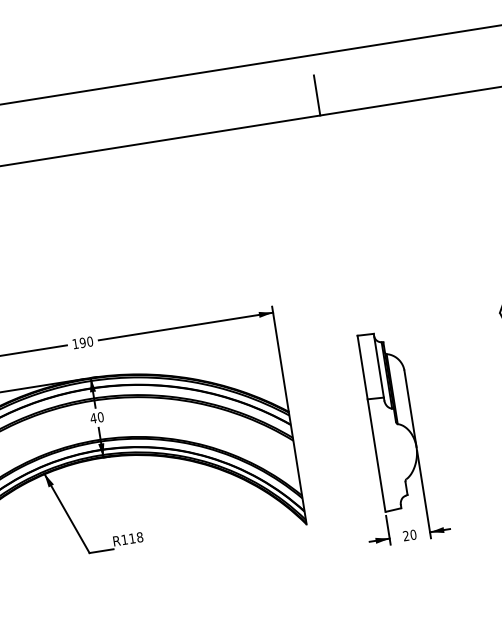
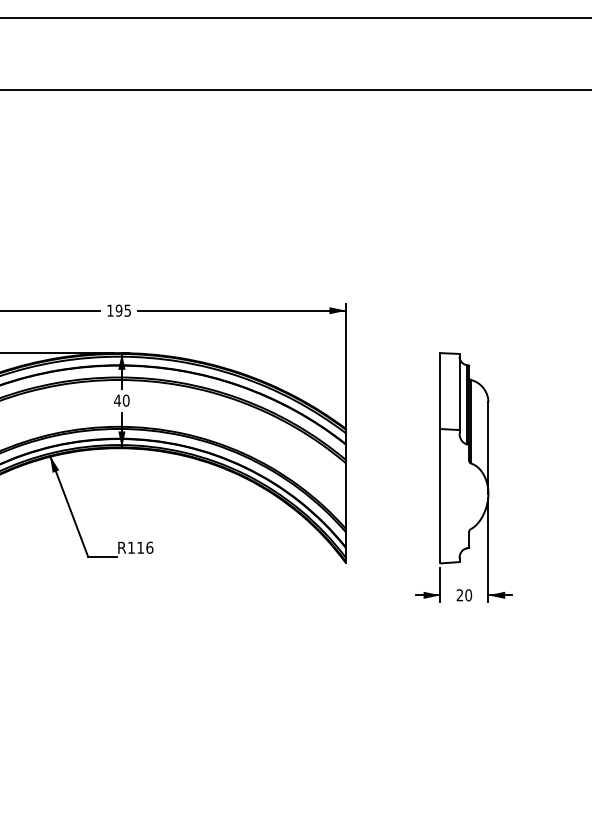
line: (317, 95) -> (437, 65), removed
text: (89, 341) -> (127, 310), 190 -> 195
text: (139, 537) -> (149, 547), R118 -> R116

